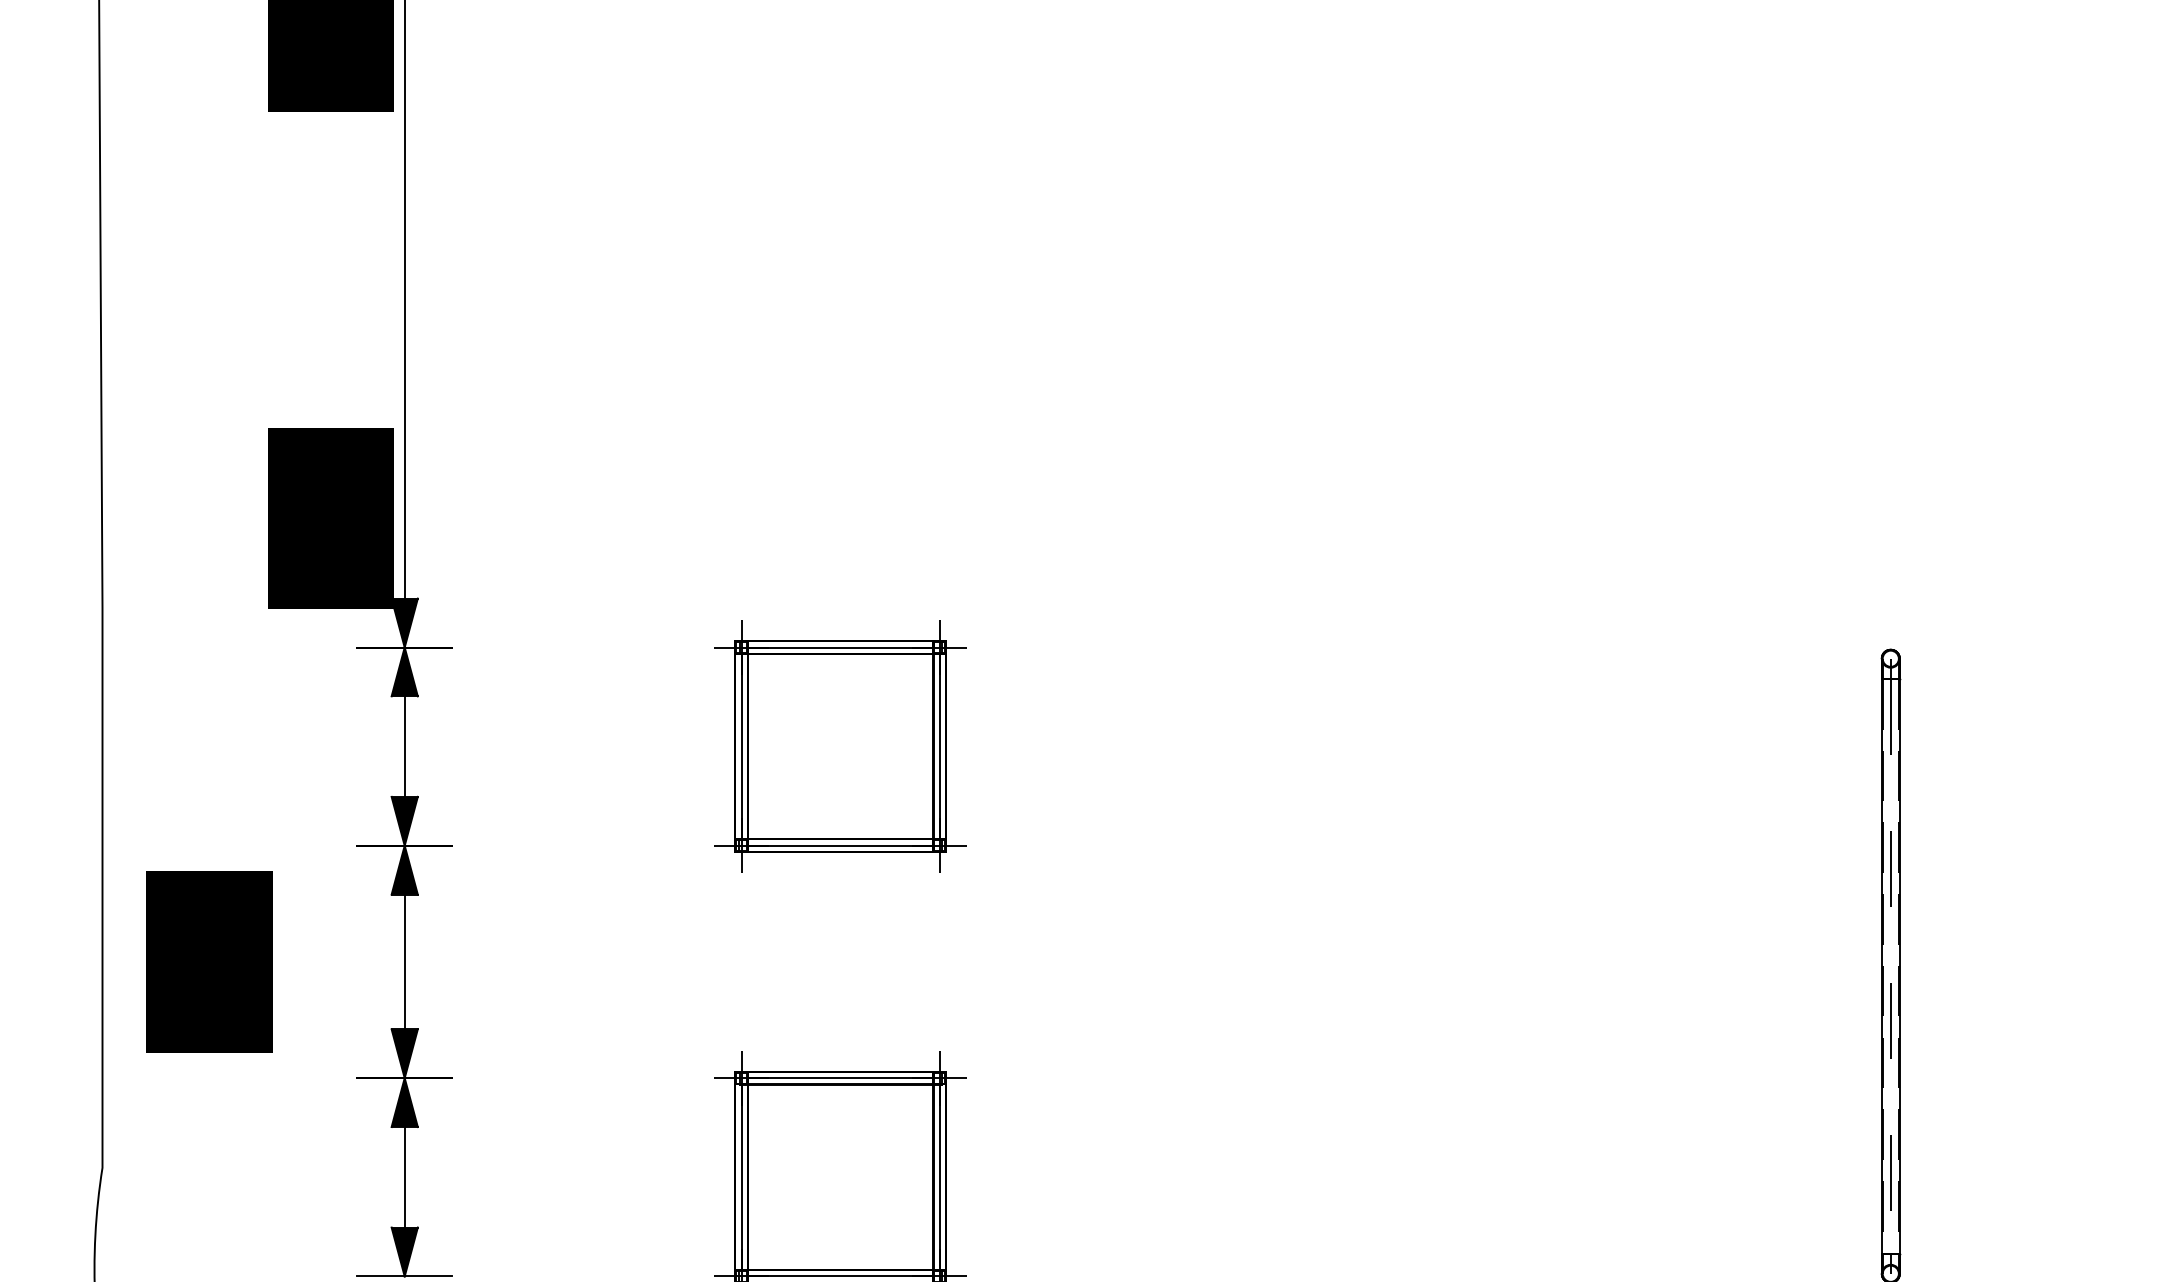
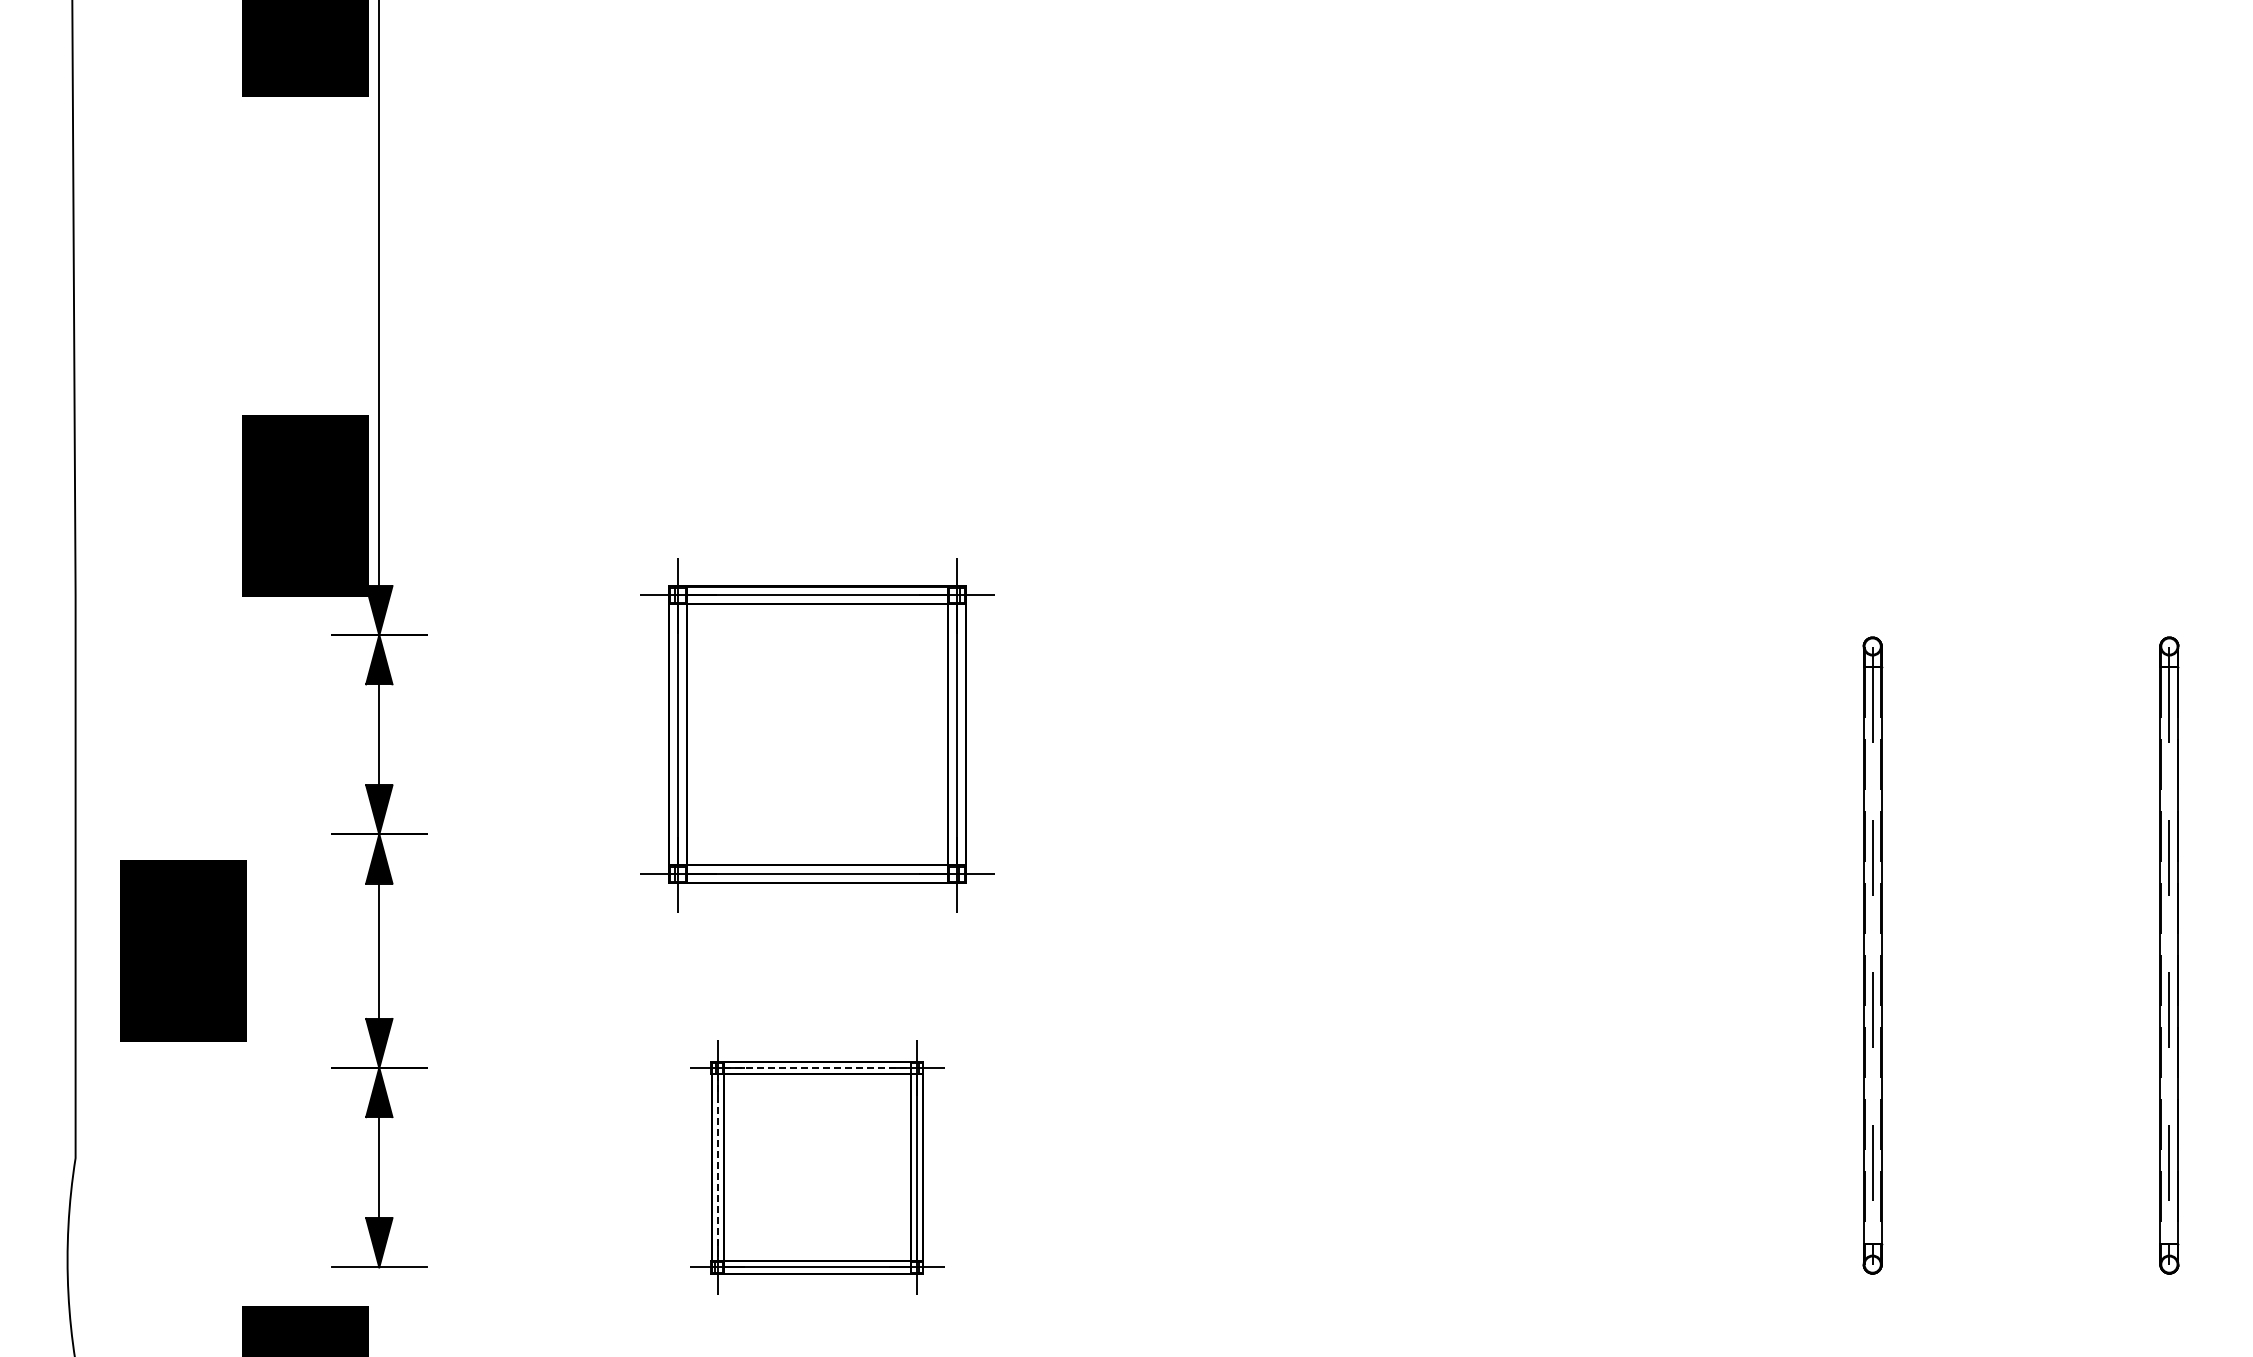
part: (840, 746) -> (817, 734), size x1.4
line: (840, 1078) -> (817, 1068), solid -> dashed
line: (741, 1178) -> (717, 1168), solid -> dashed

